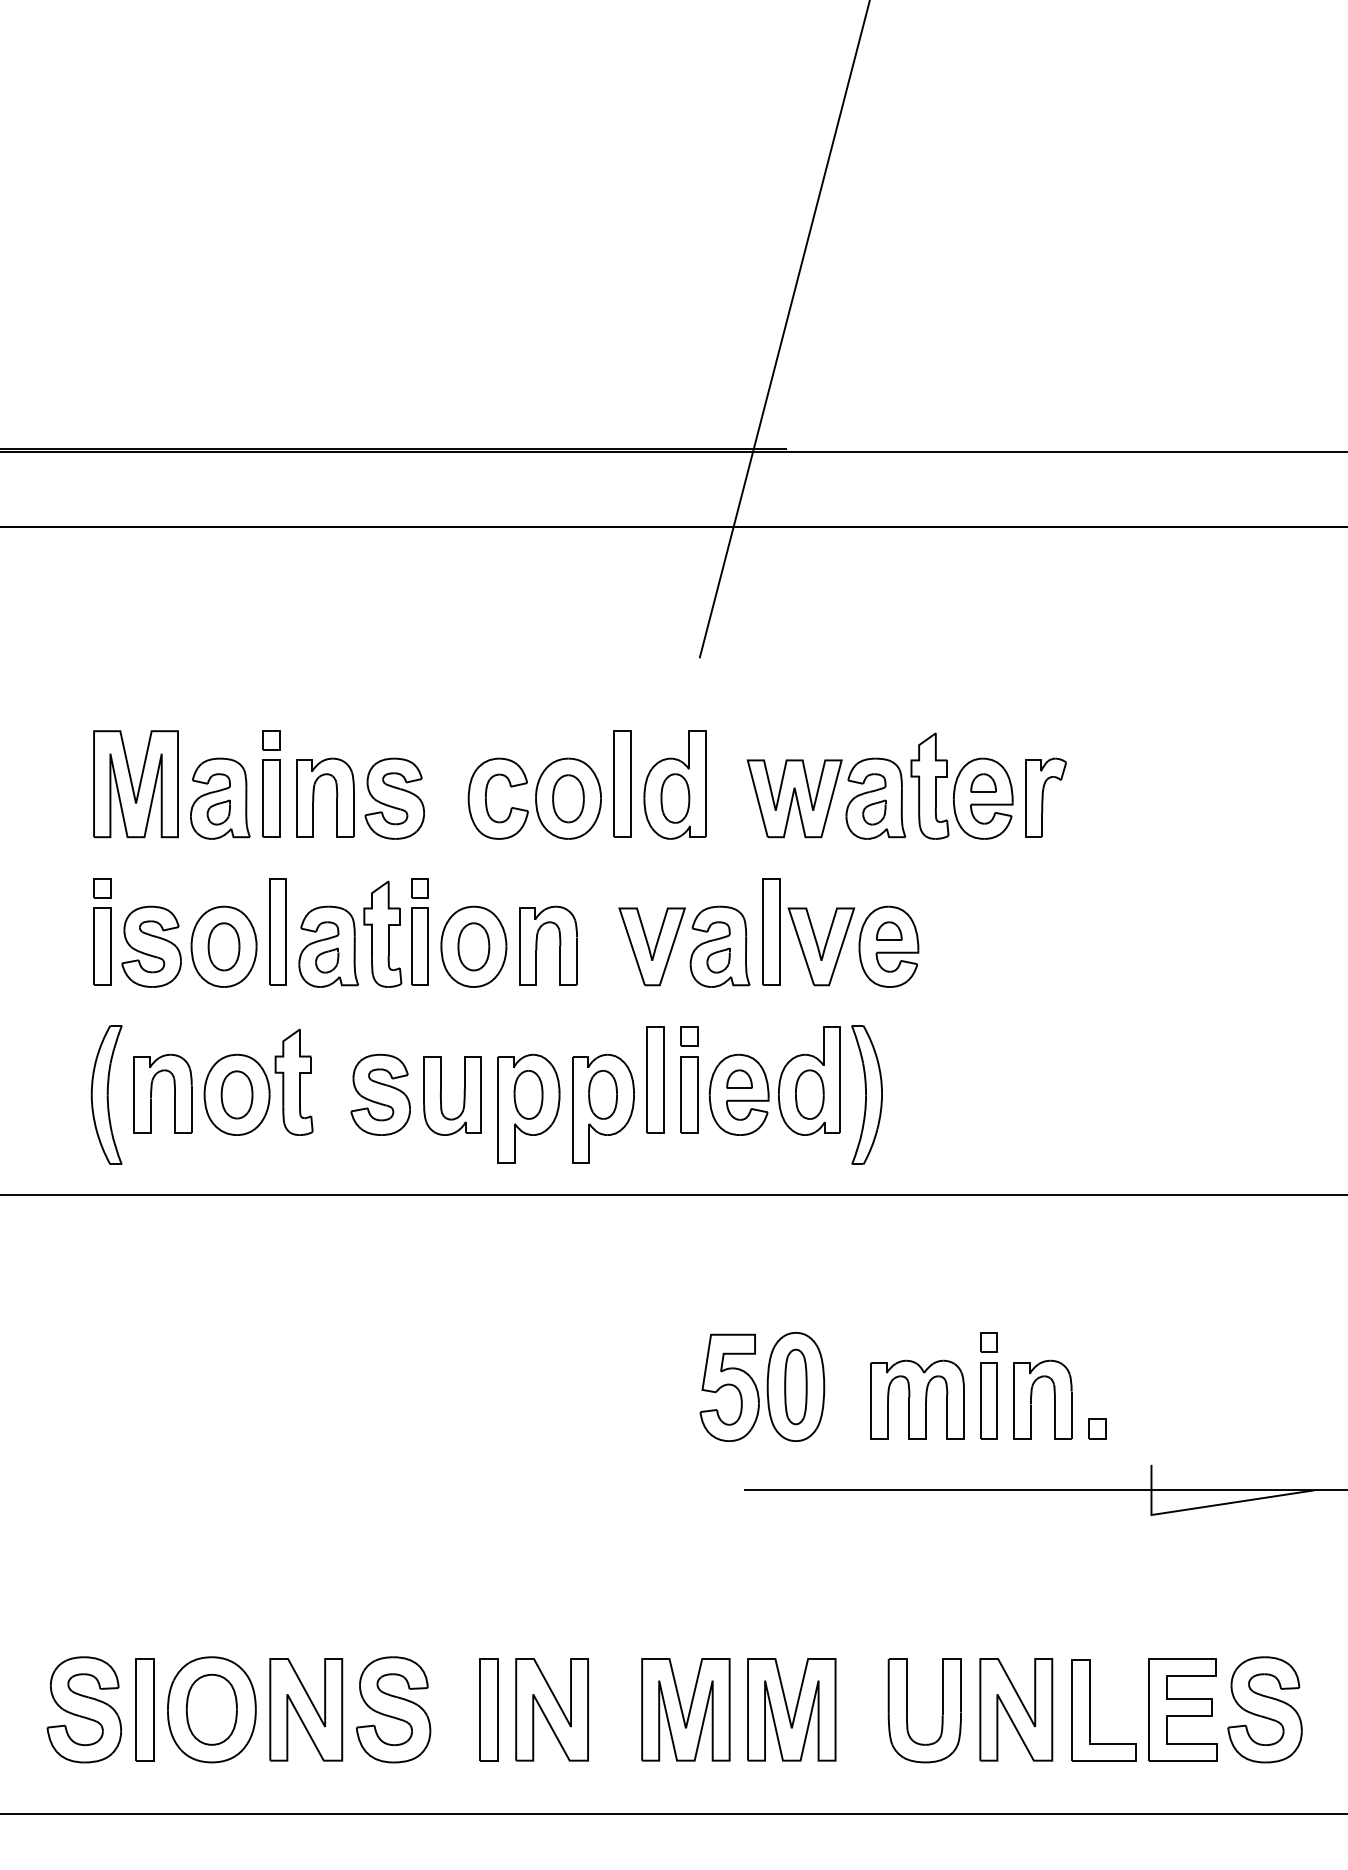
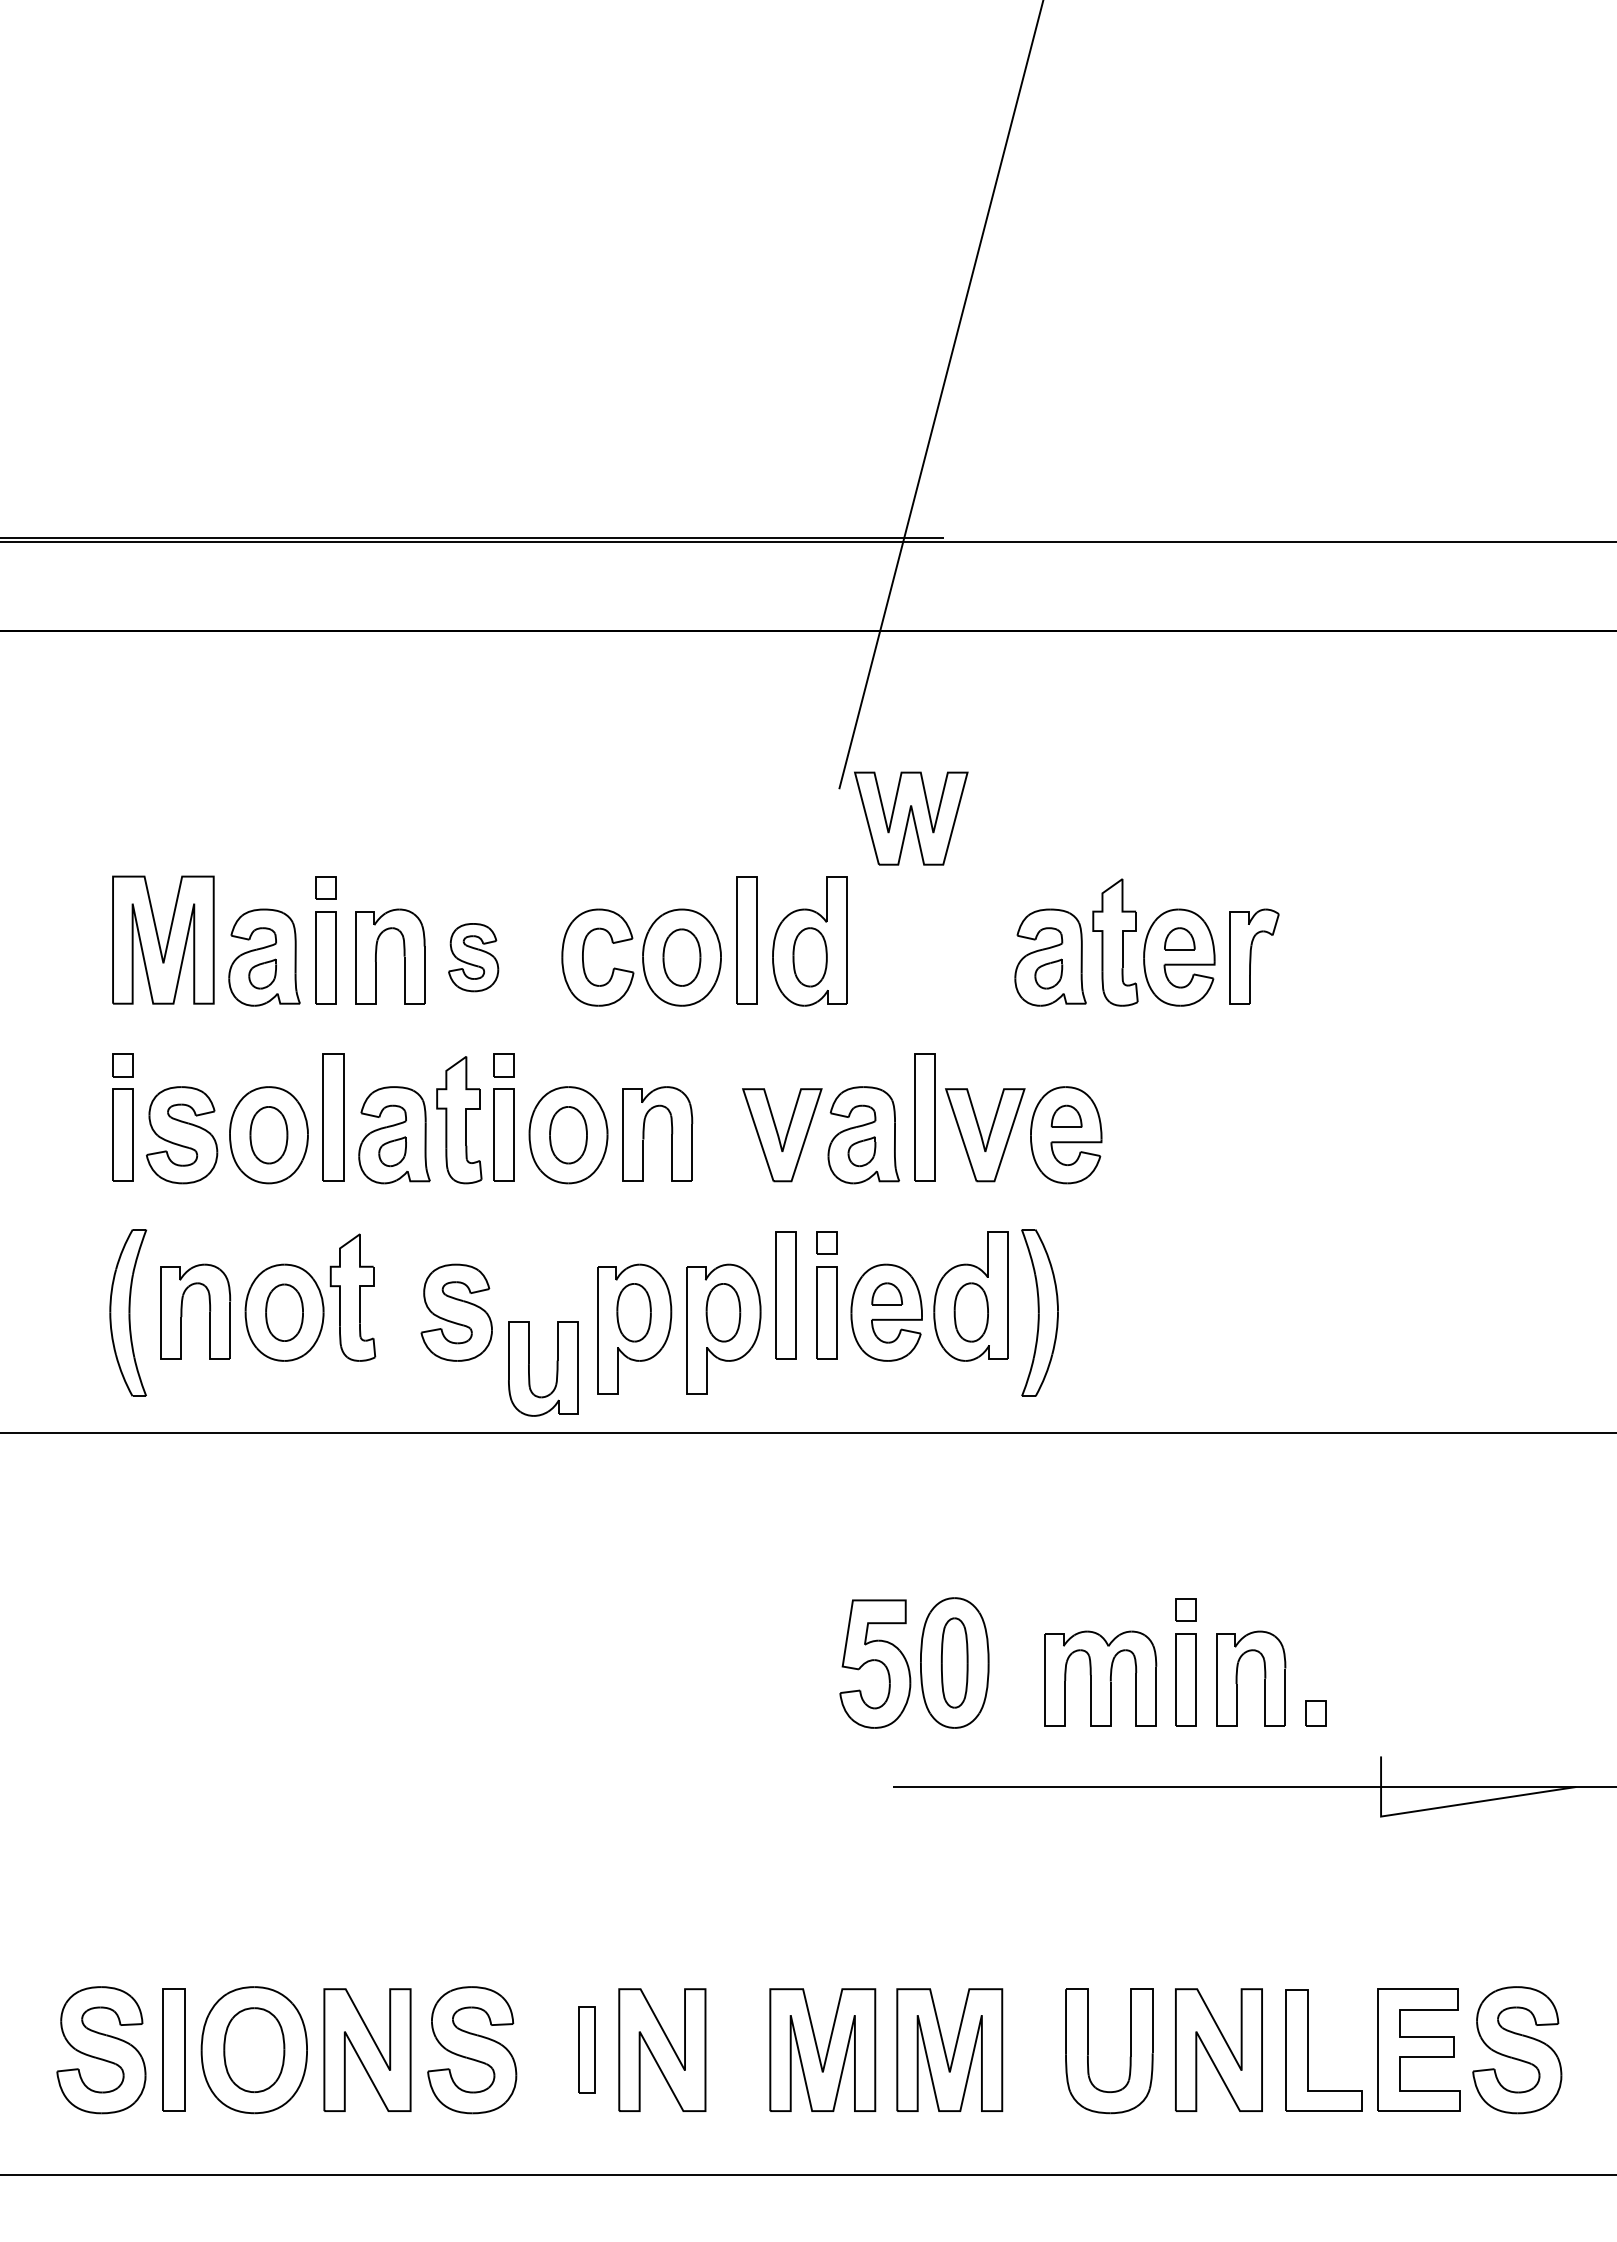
part: (394, 798) -> (473, 957), size x0.7
part: (794, 798) -> (911, 818), moved
part: (463, 1095) -> (556, 1368), moved
part: (488, 1709) -> (586, 2049), size x0.7

